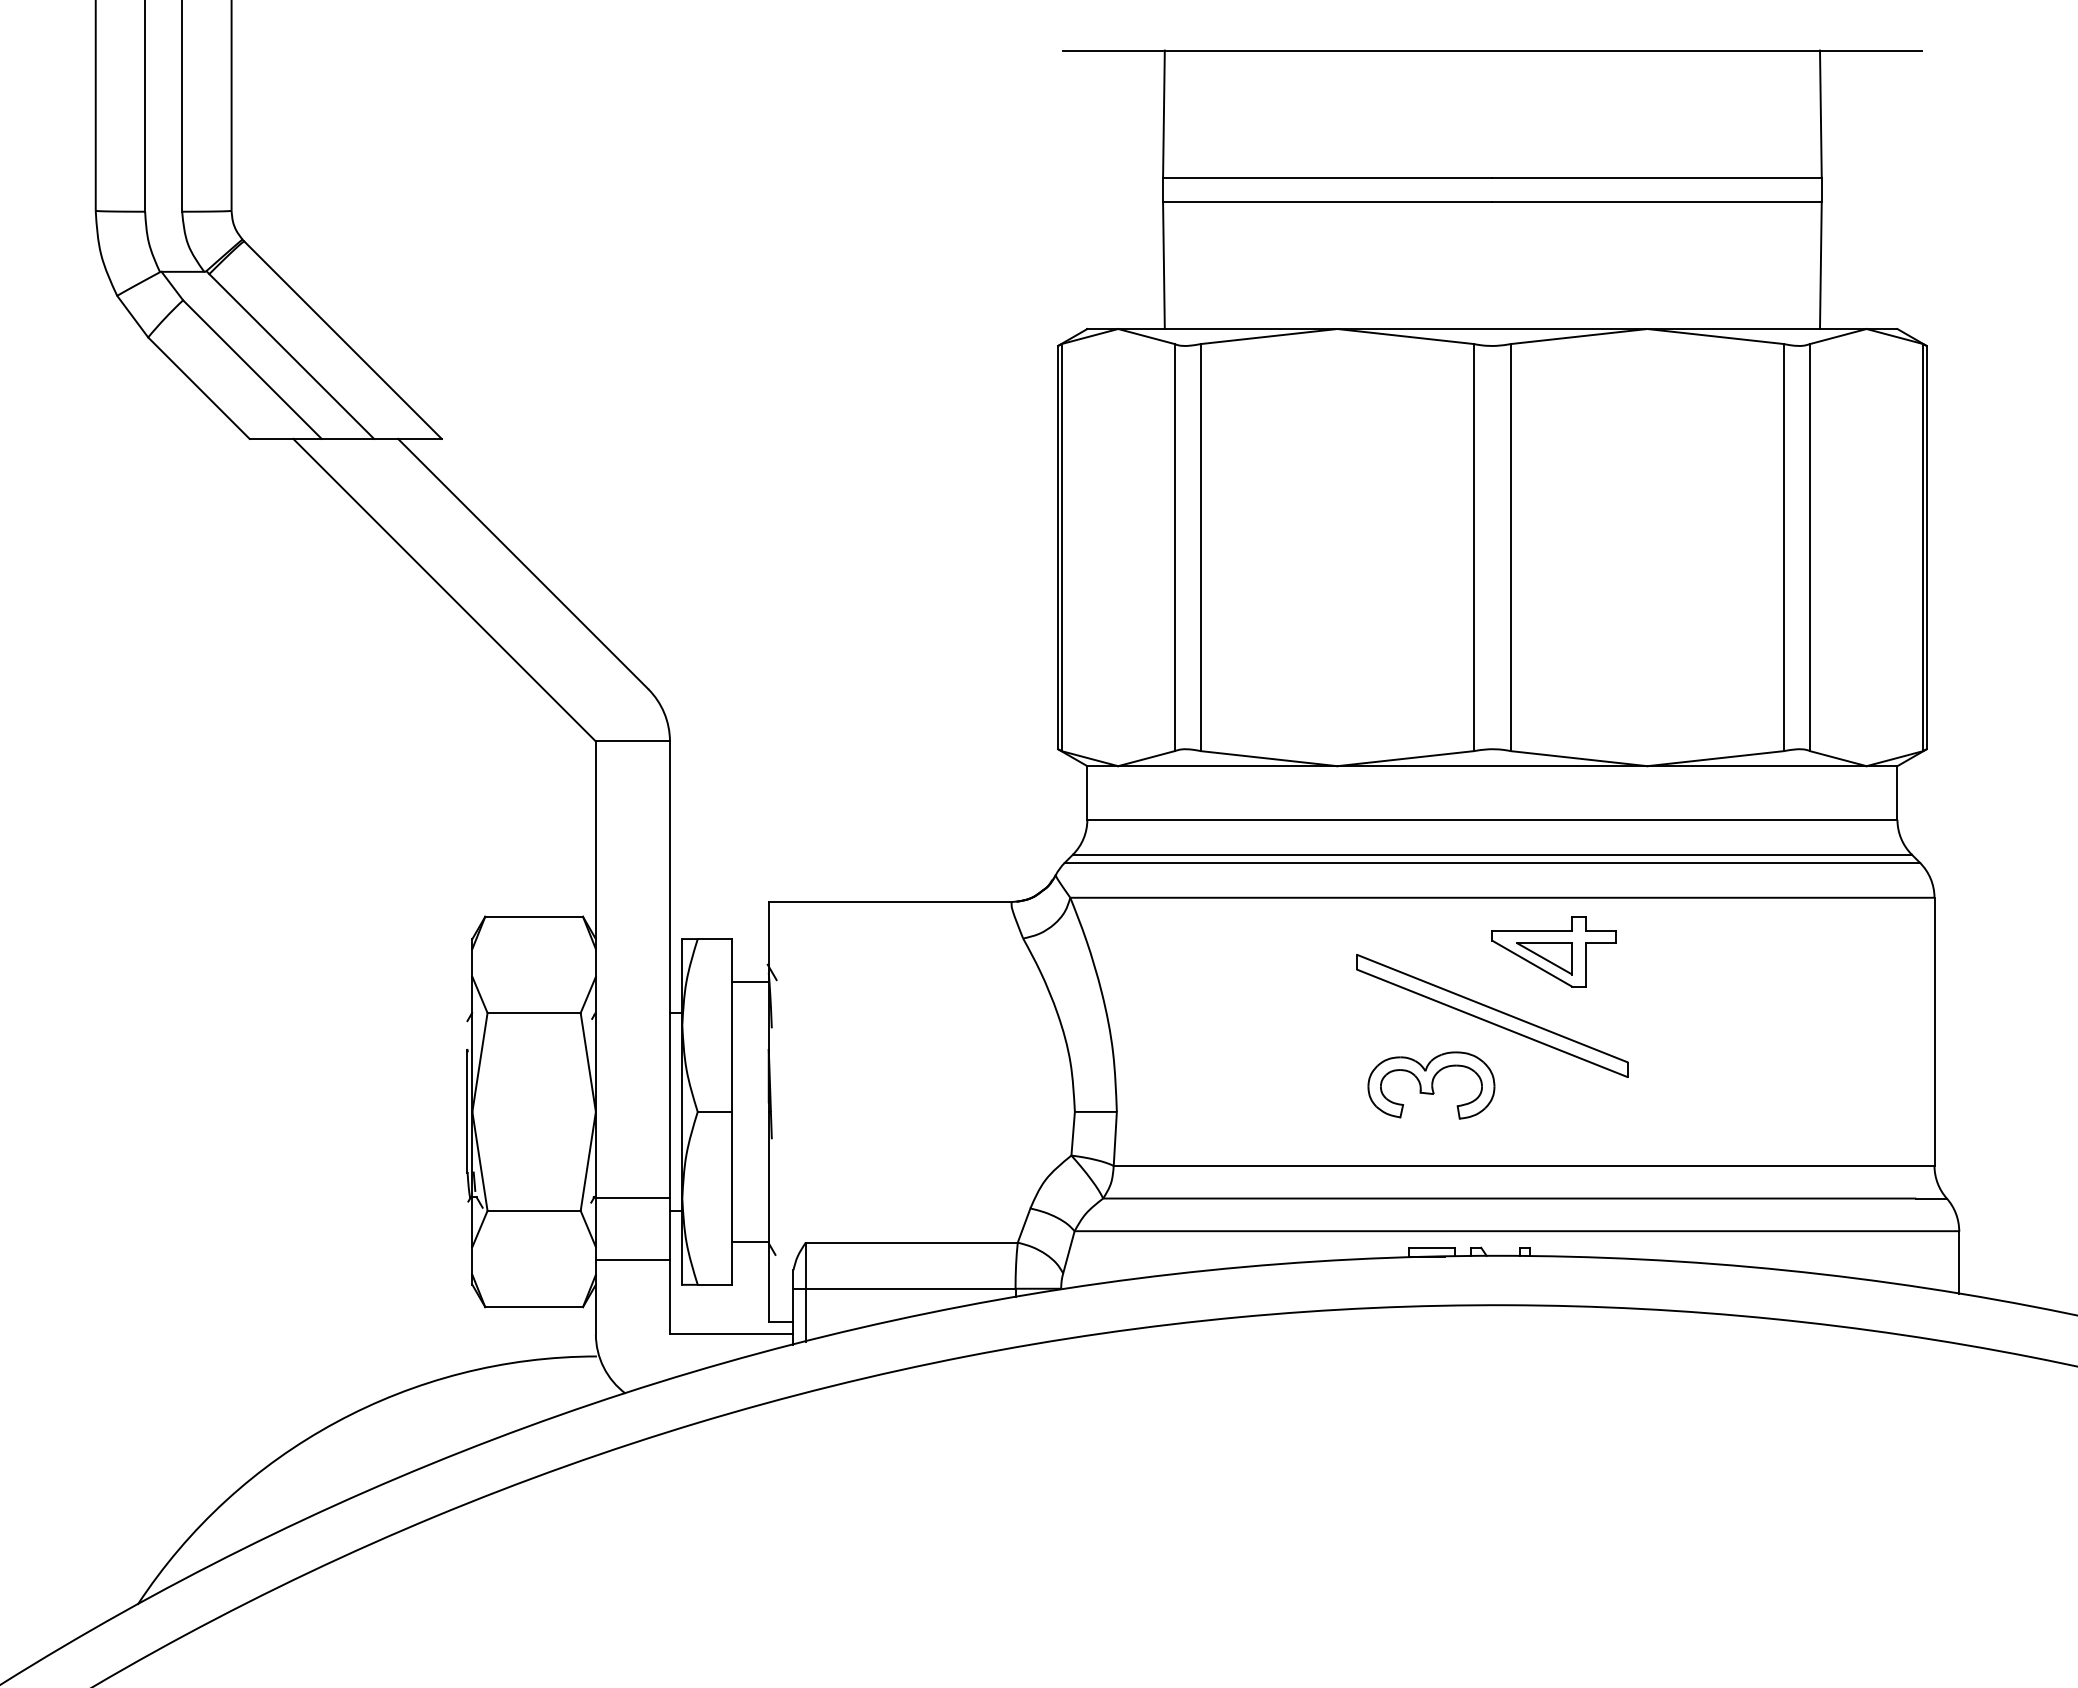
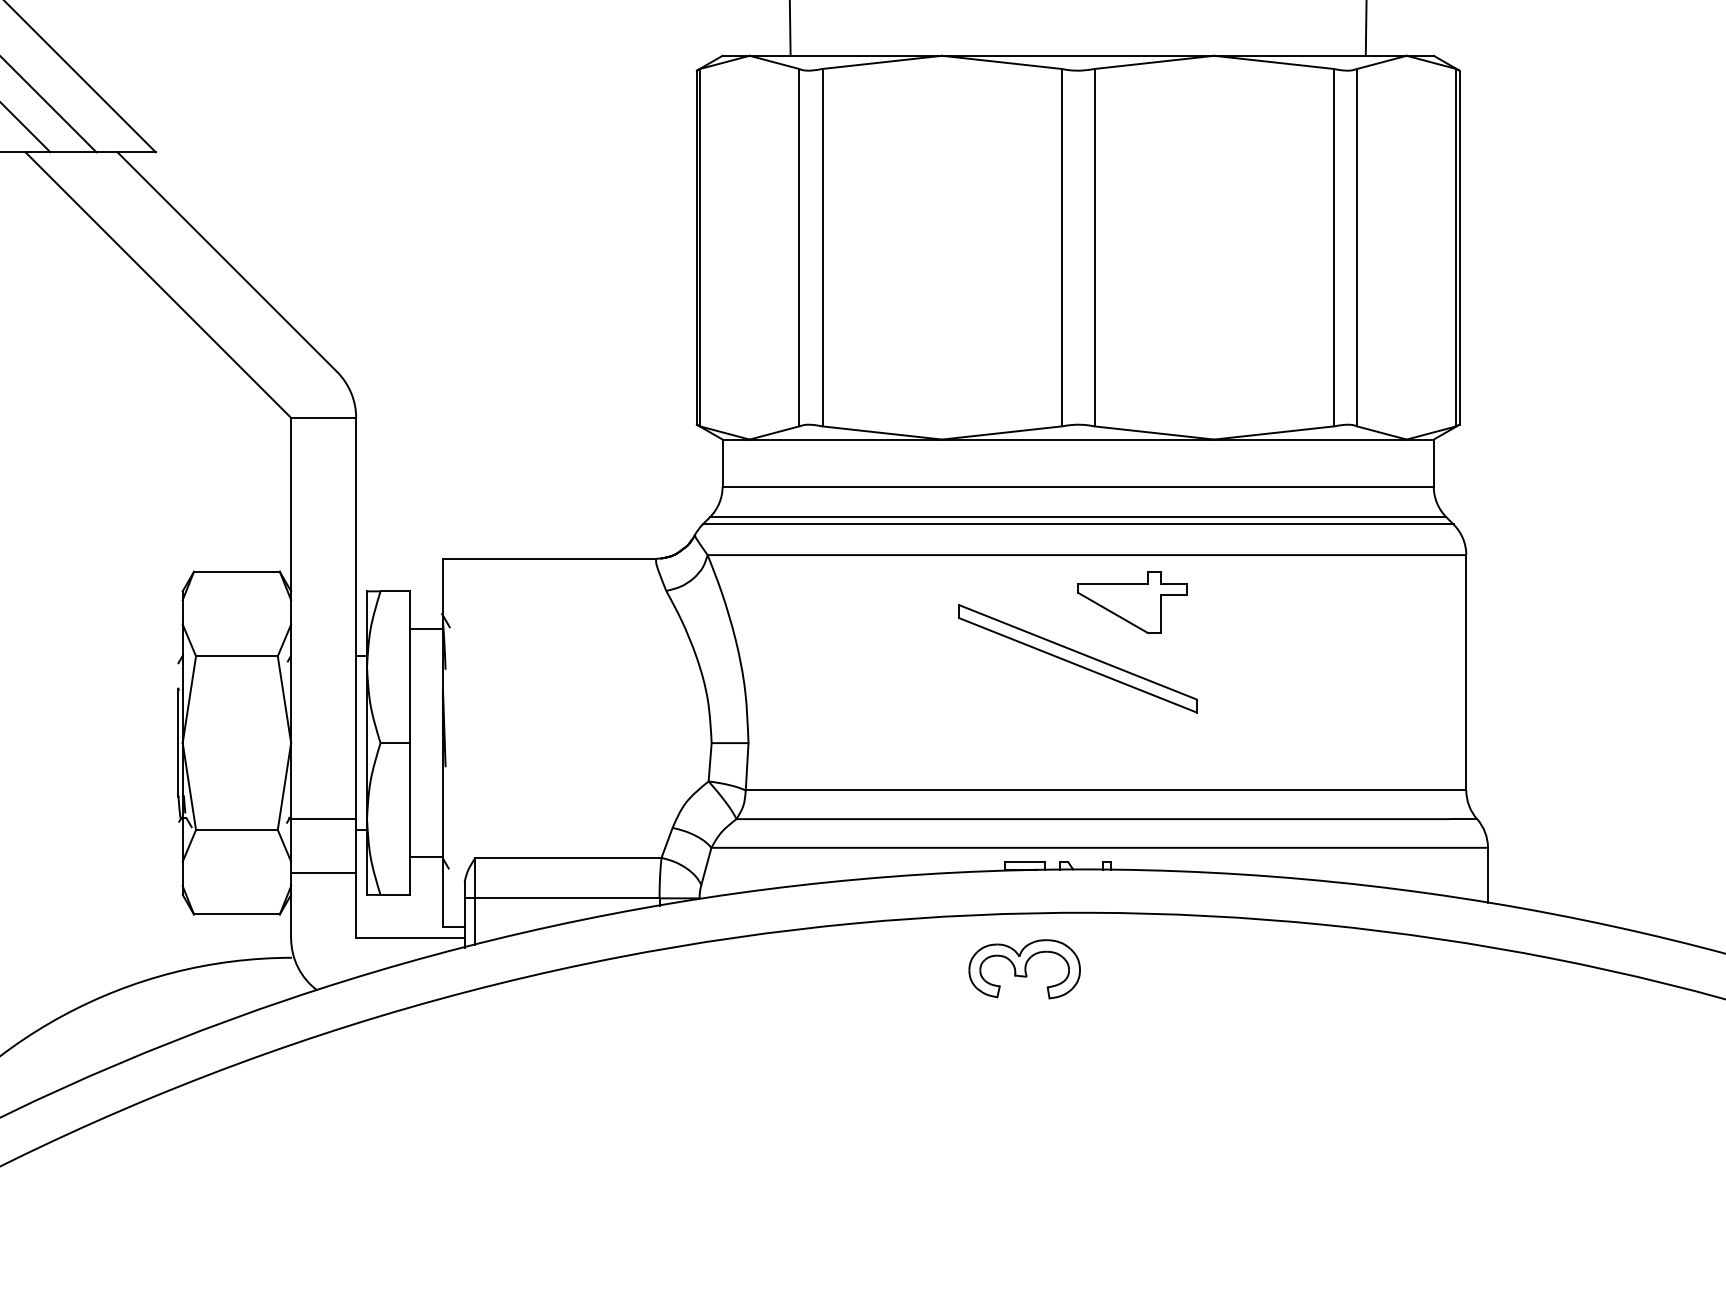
part: (1544, 958) -> (1123, 608), removed
part: (1431, 1085) -> (1024, 969), moved

